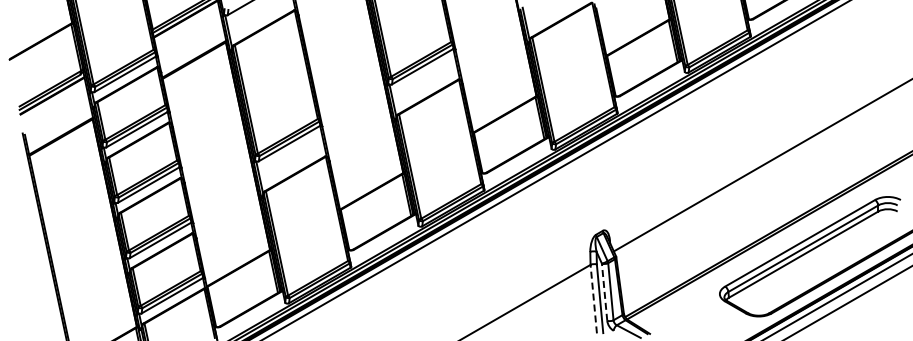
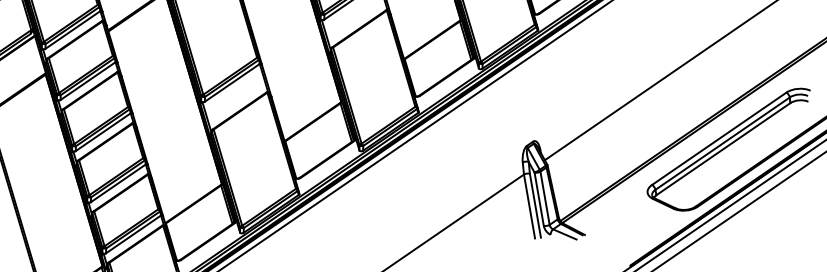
line: (604, 292) -> (539, 199), dashed -> solid
line: (593, 298) -> (529, 205), dashed -> solid

